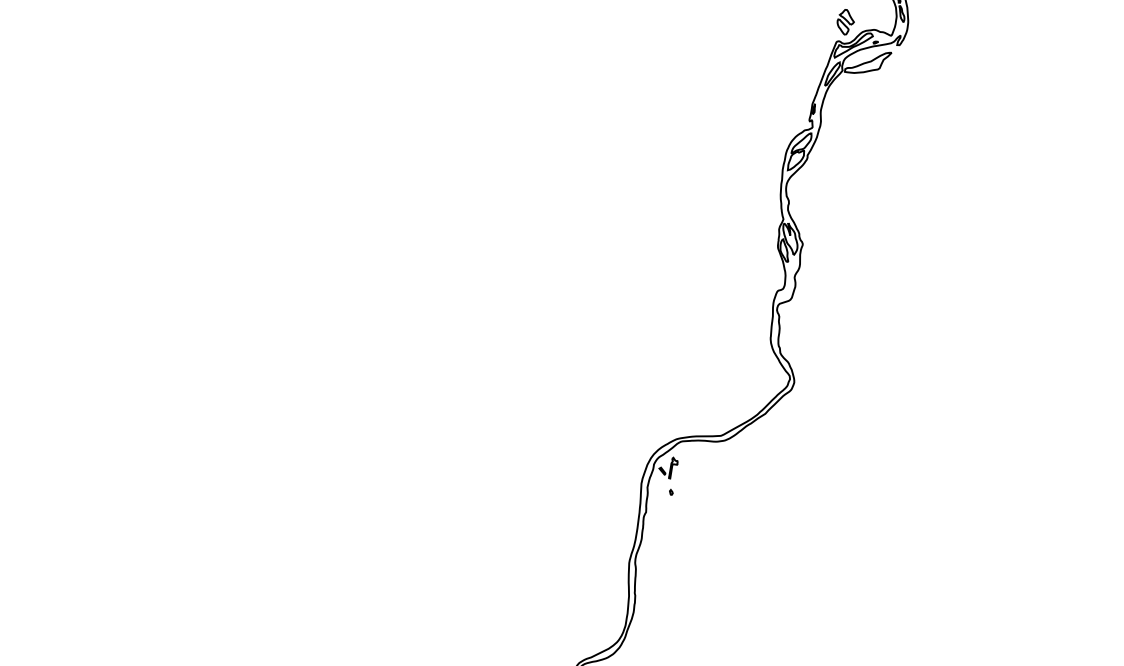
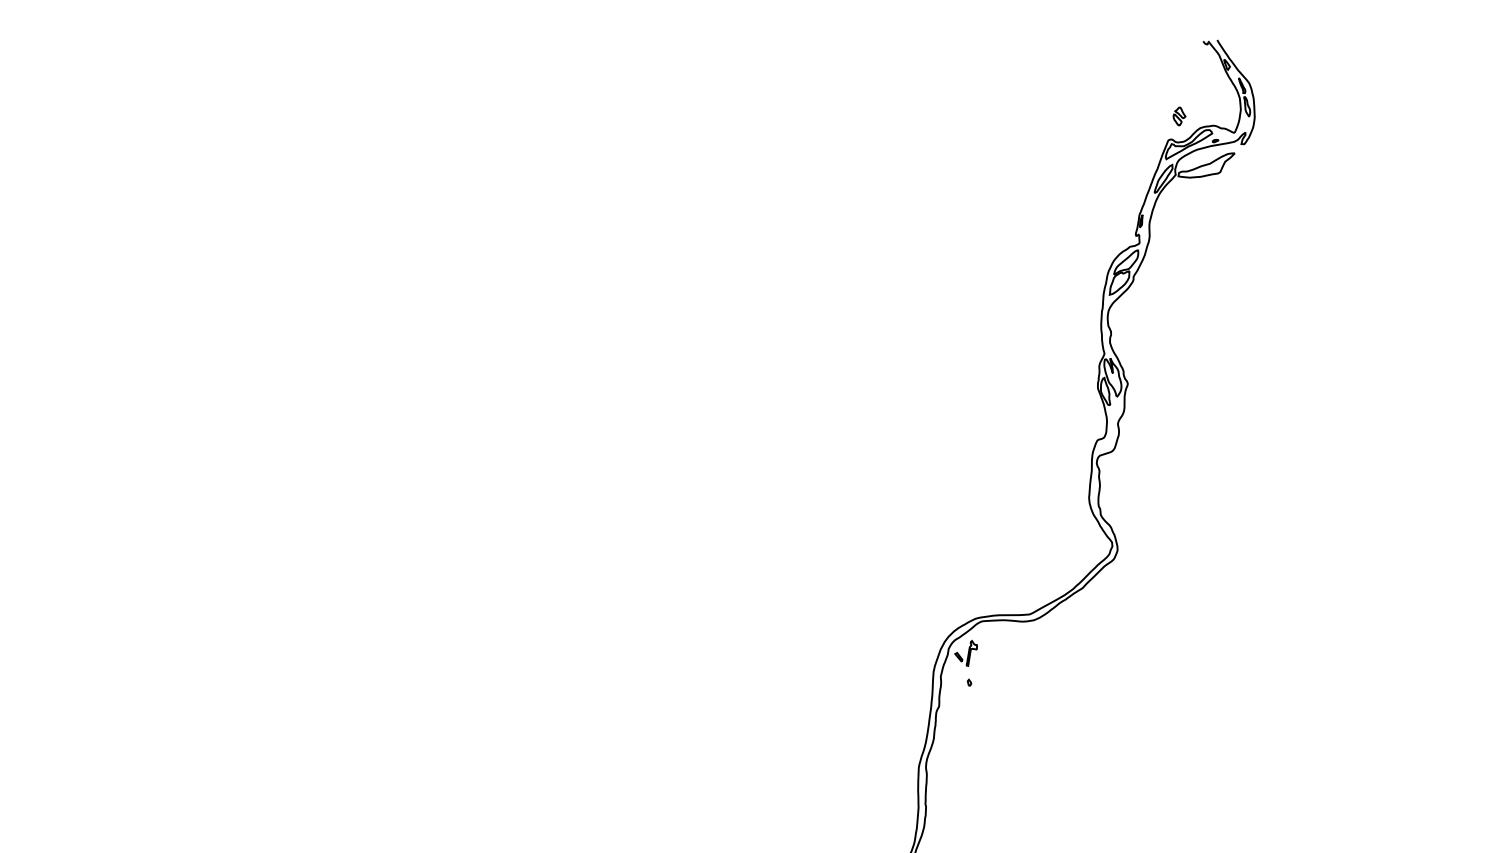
part: (845, 22) -> (1179, 116), size x0.6

